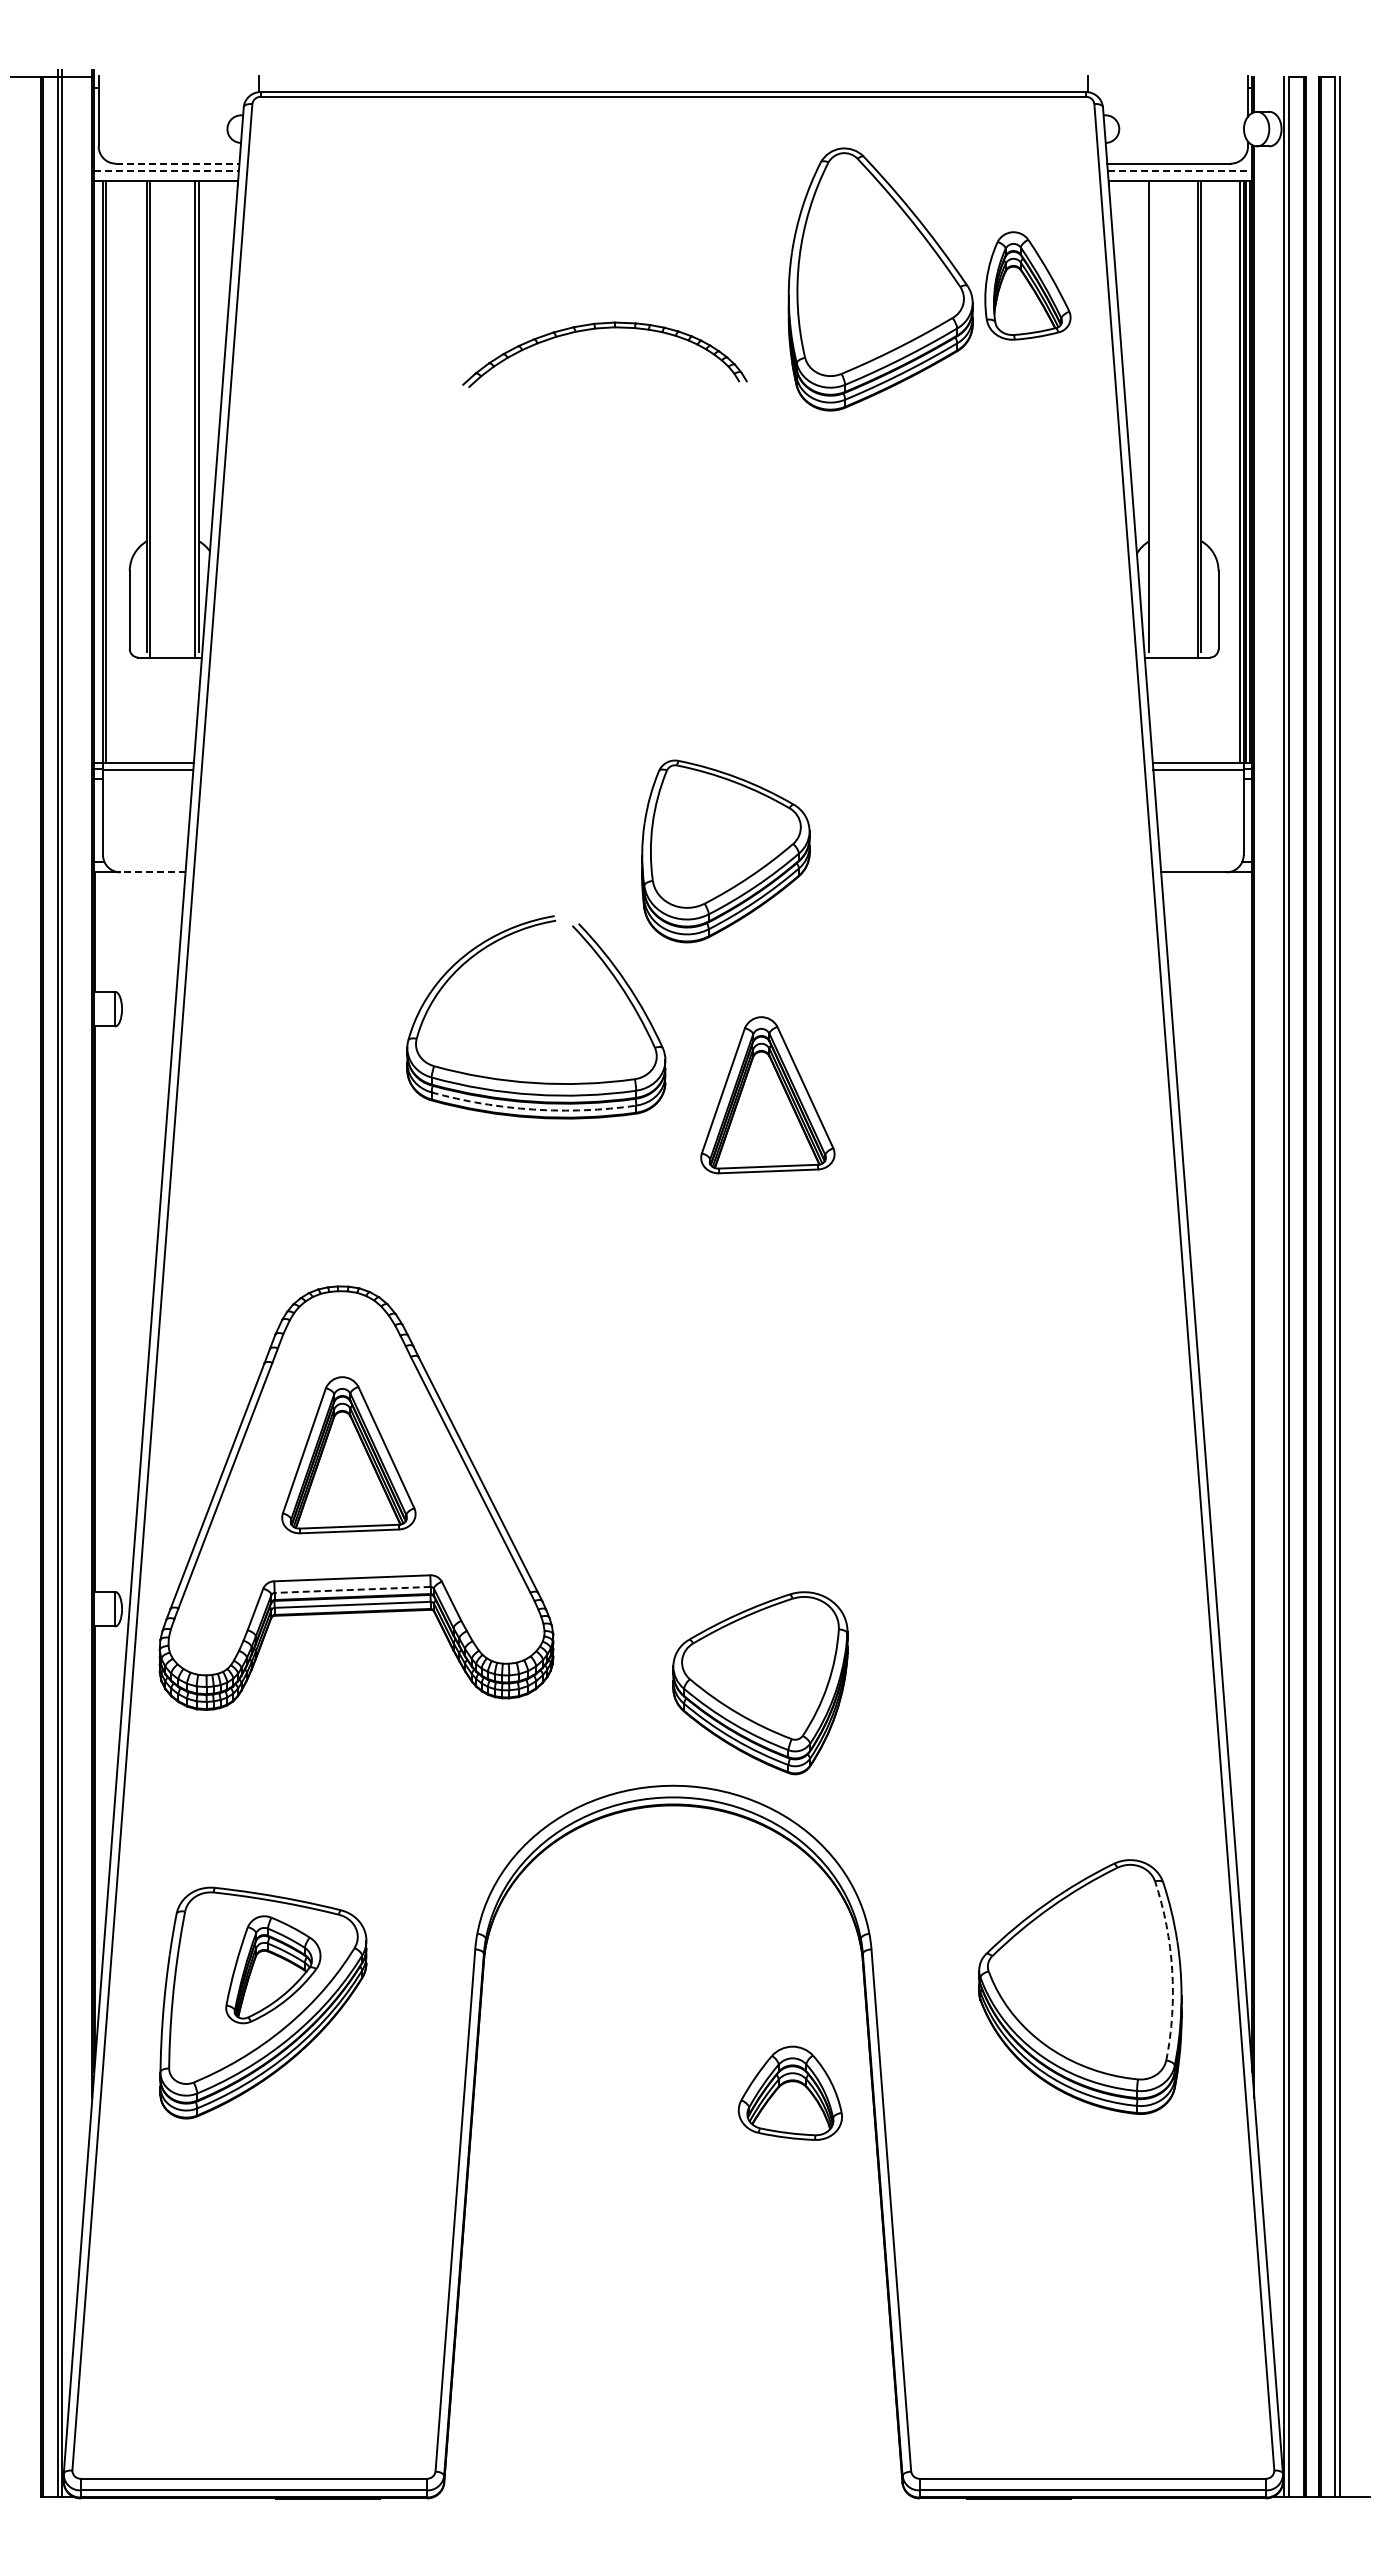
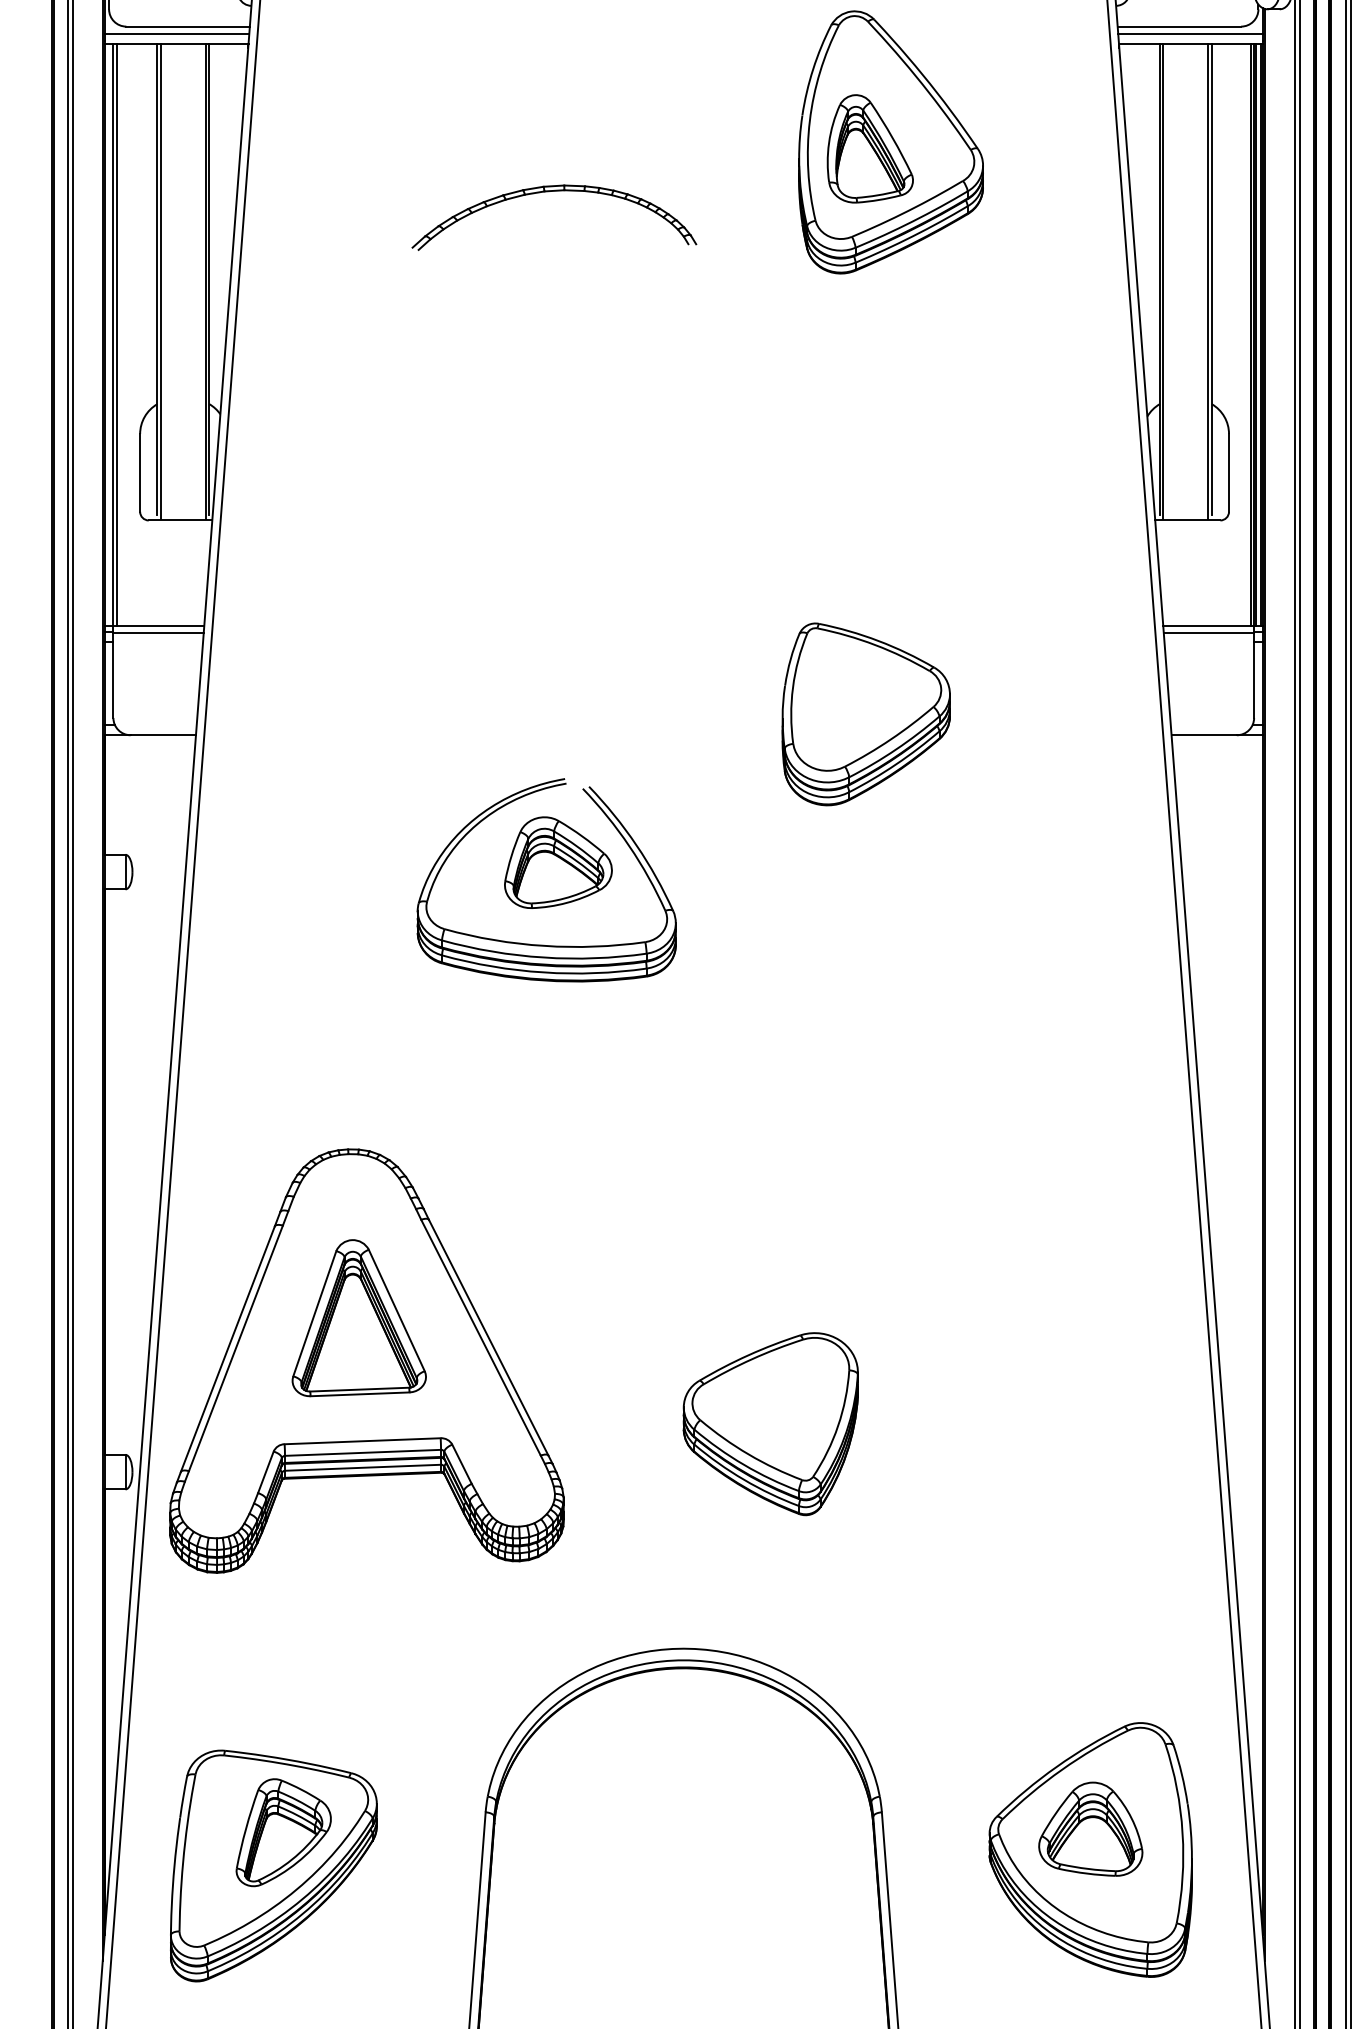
line: (177, 163) -> (187, 26), dashed -> solid
line: (167, 170) -> (177, 33), dashed -> solid
line: (1180, 170) -> (1190, 33), dashed -> solid
part: (1027, 285) -> (869, 148), moved
part: (600, 329) -> (549, 192), moved
line: (1152, 417) -> (1162, 280), added
part: (725, 851) -> (865, 714), moved
line: (152, 872) -> (162, 735), dashed -> solid
part: (547, 999) -> (557, 862), added
part: (767, 1095) -> (777, 958), removed
arc: (533, 1109) -> (543, 972), dashed -> solid
line: (352, 1589) -> (362, 1452), dashed -> solid
part: (760, 1683) -> (770, 1424), moved
arc: (1172, 1970) -> (1182, 1833), dashed -> solid
part: (789, 2092) -> (1089, 1828), moved

